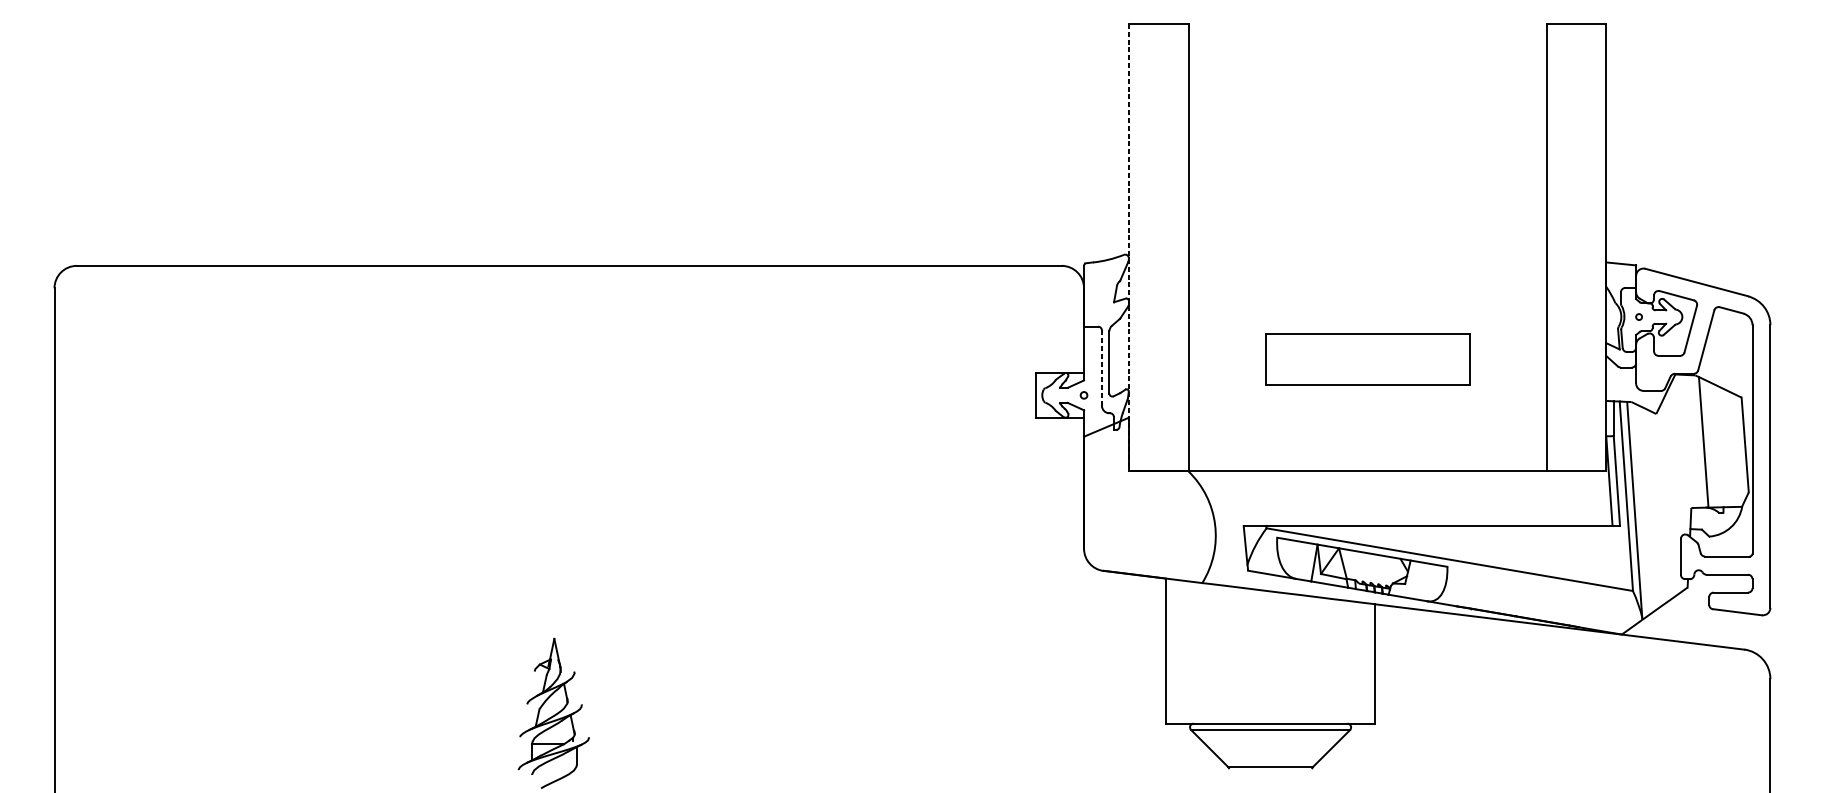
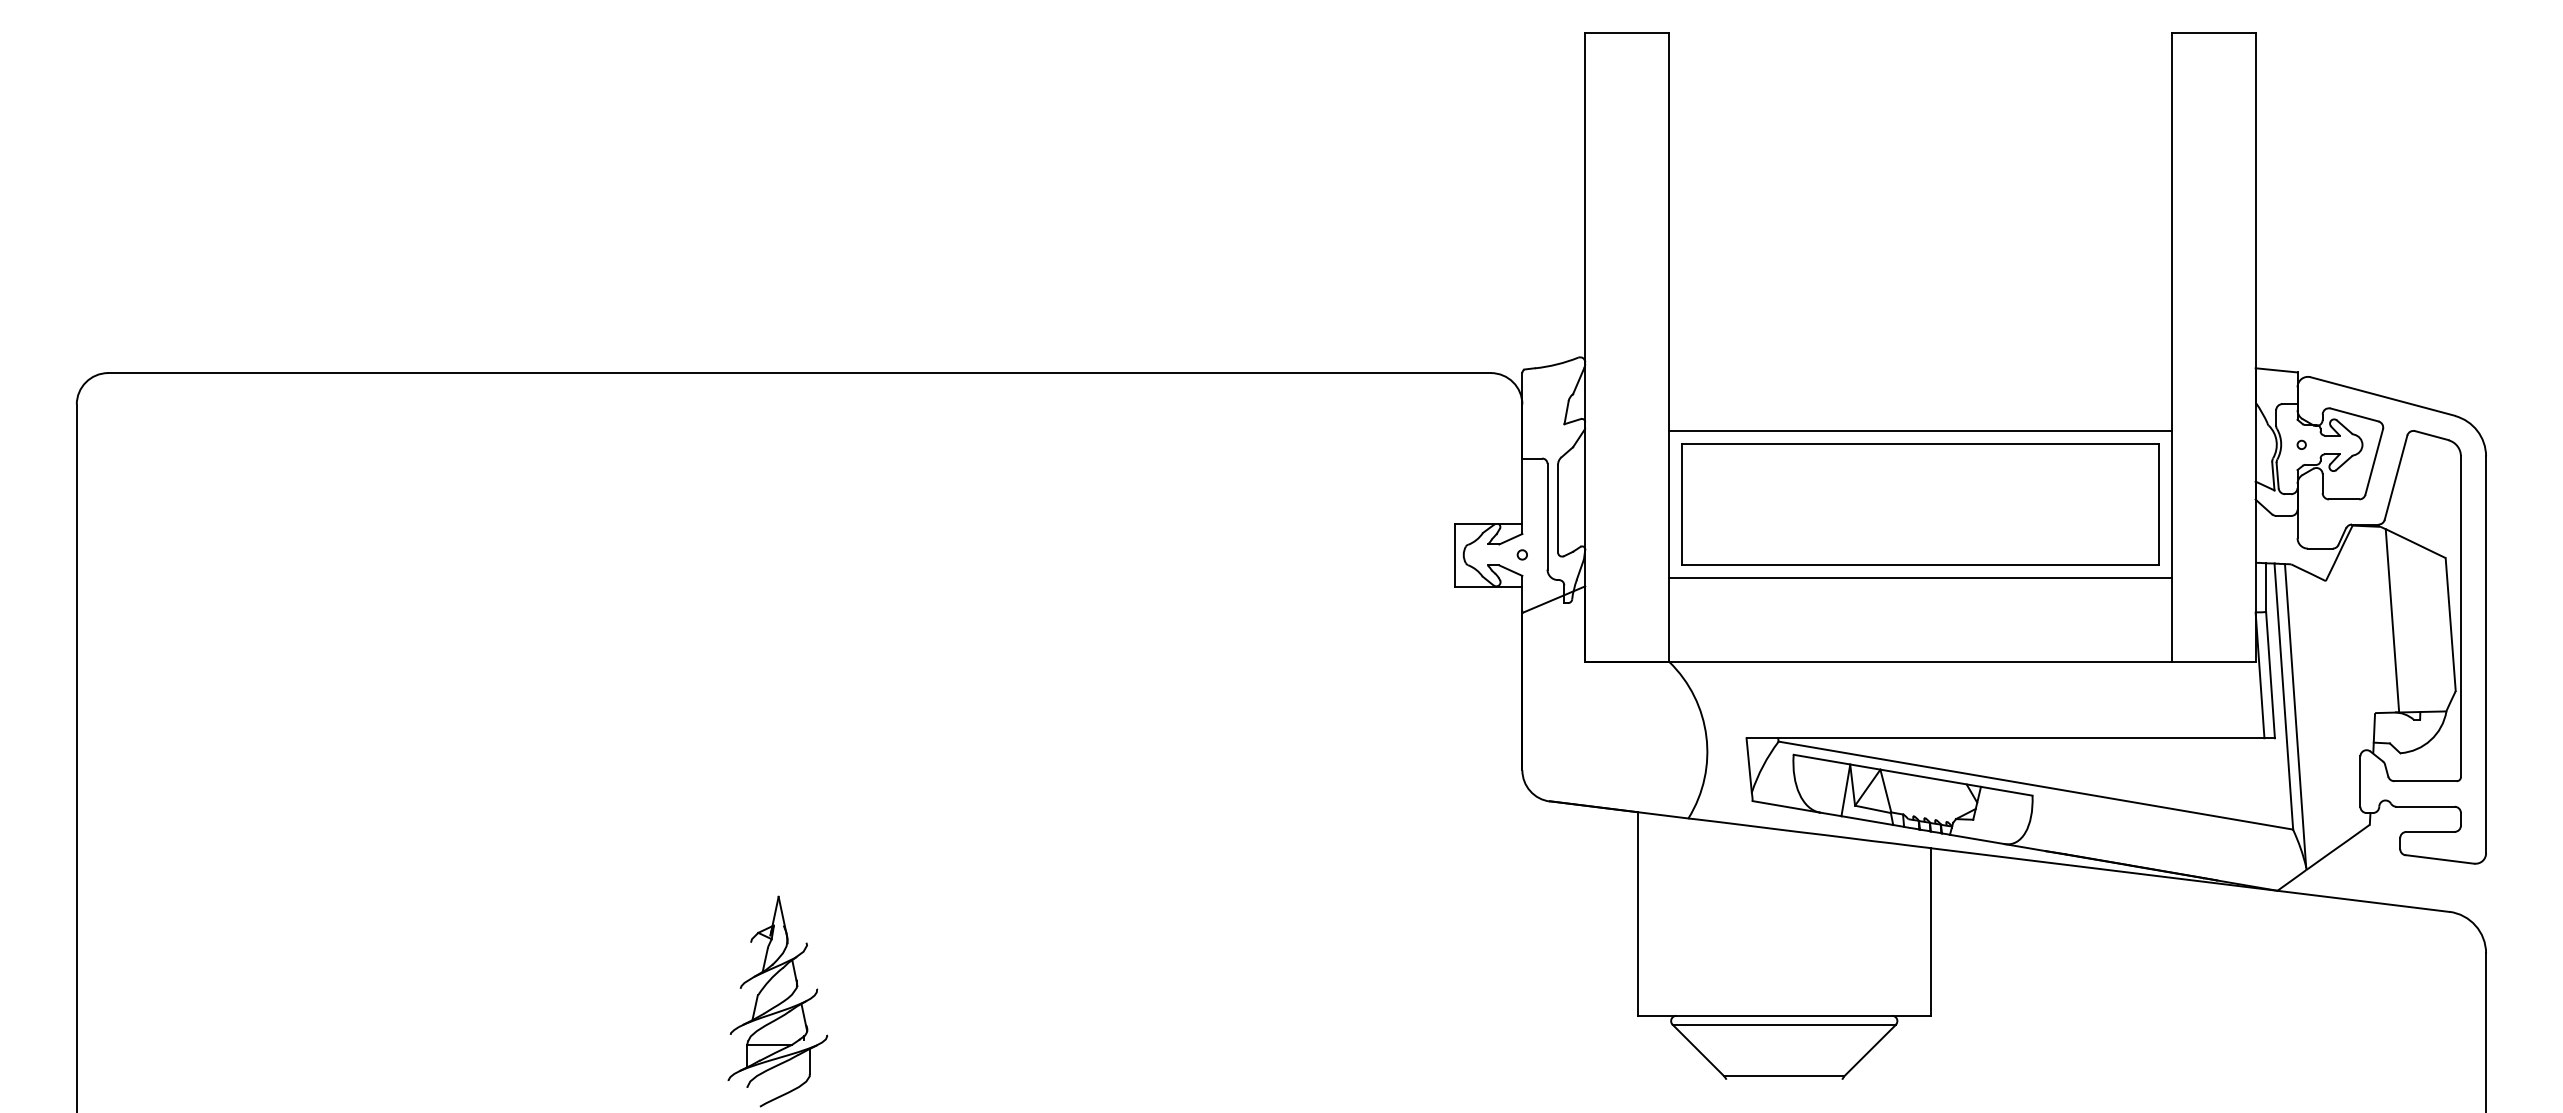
line: (1129, 248) -> (1585, 348), dashed -> solid
line: (1367, 307) -> (1920, 431), added
part: (1367, 359) -> (1920, 504), size x1.67
line: (1101, 368) -> (1547, 516), dashed -> solid
line: (1367, 411) -> (1920, 577), added

